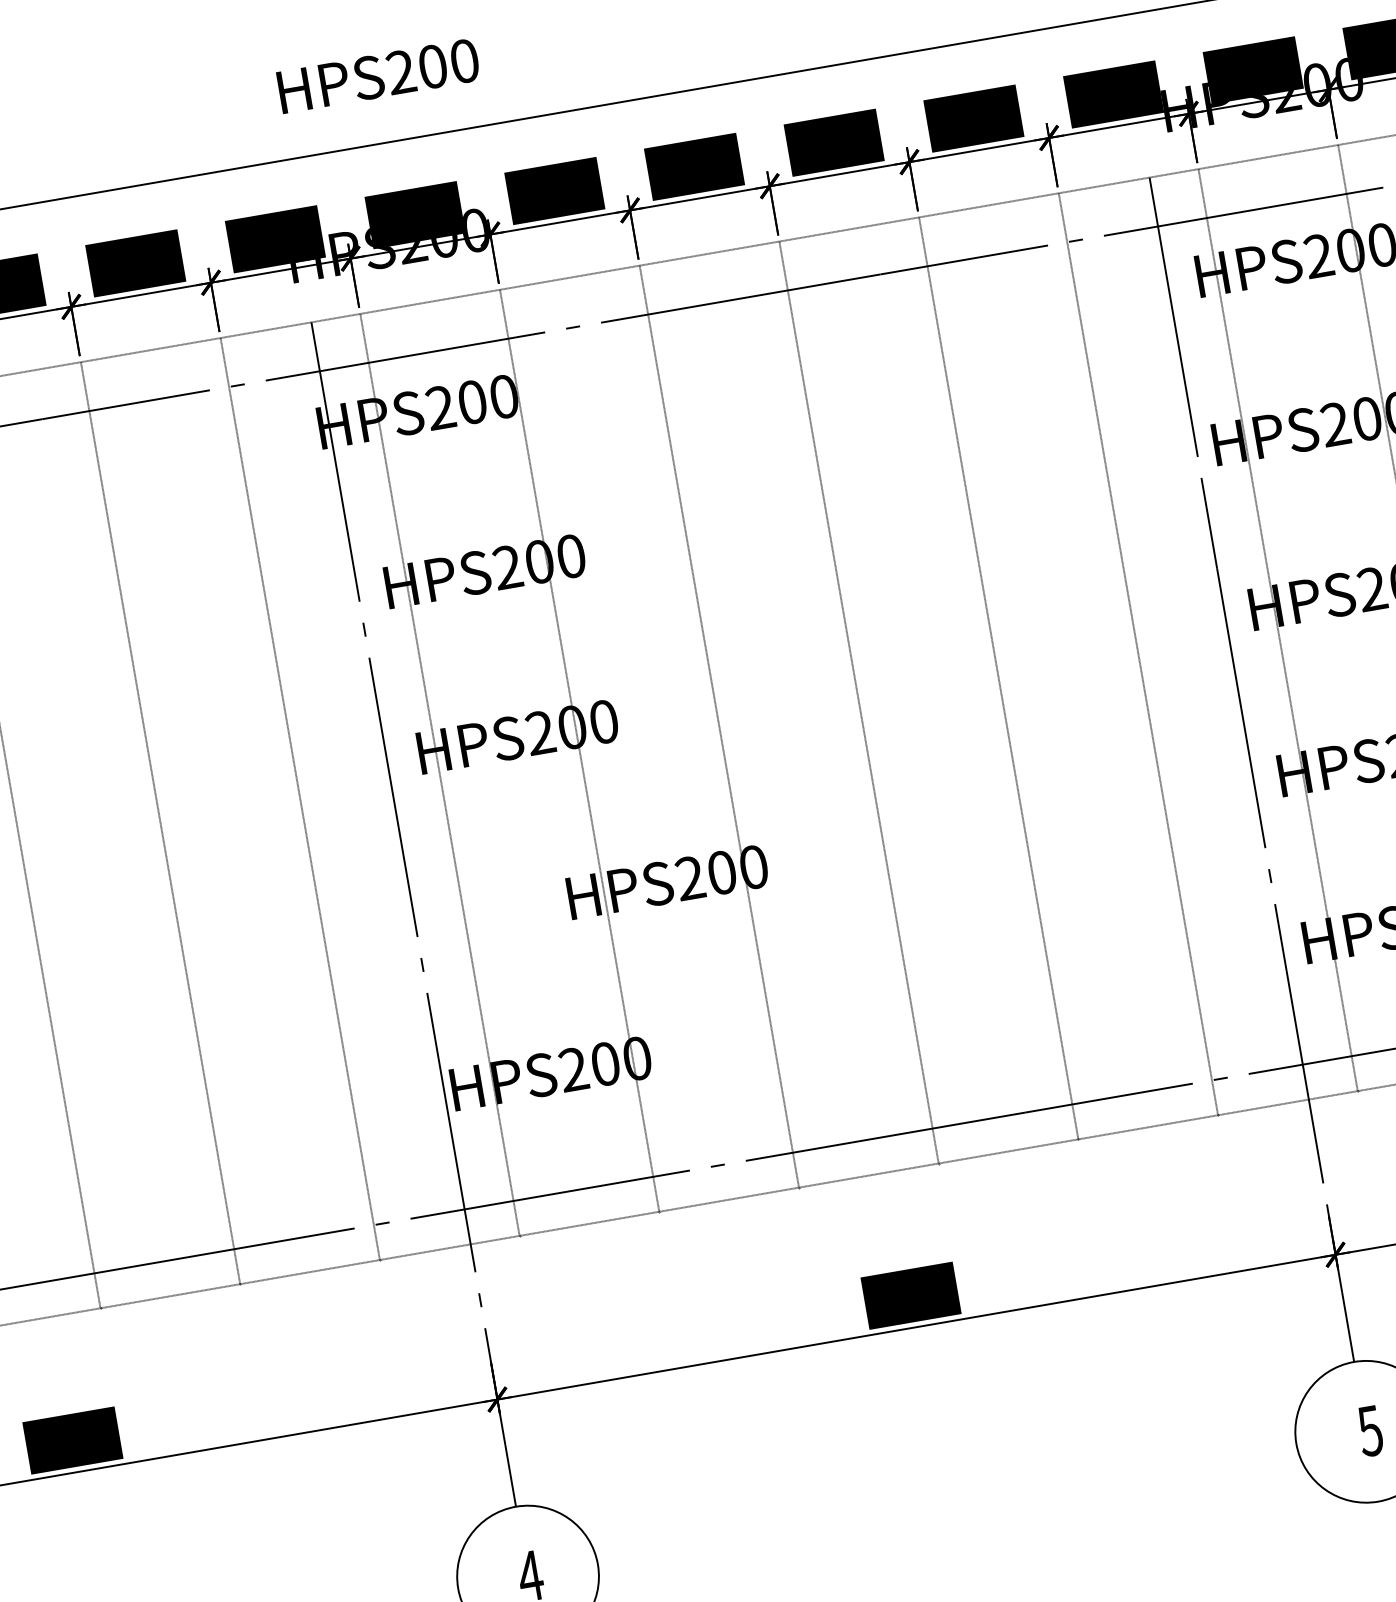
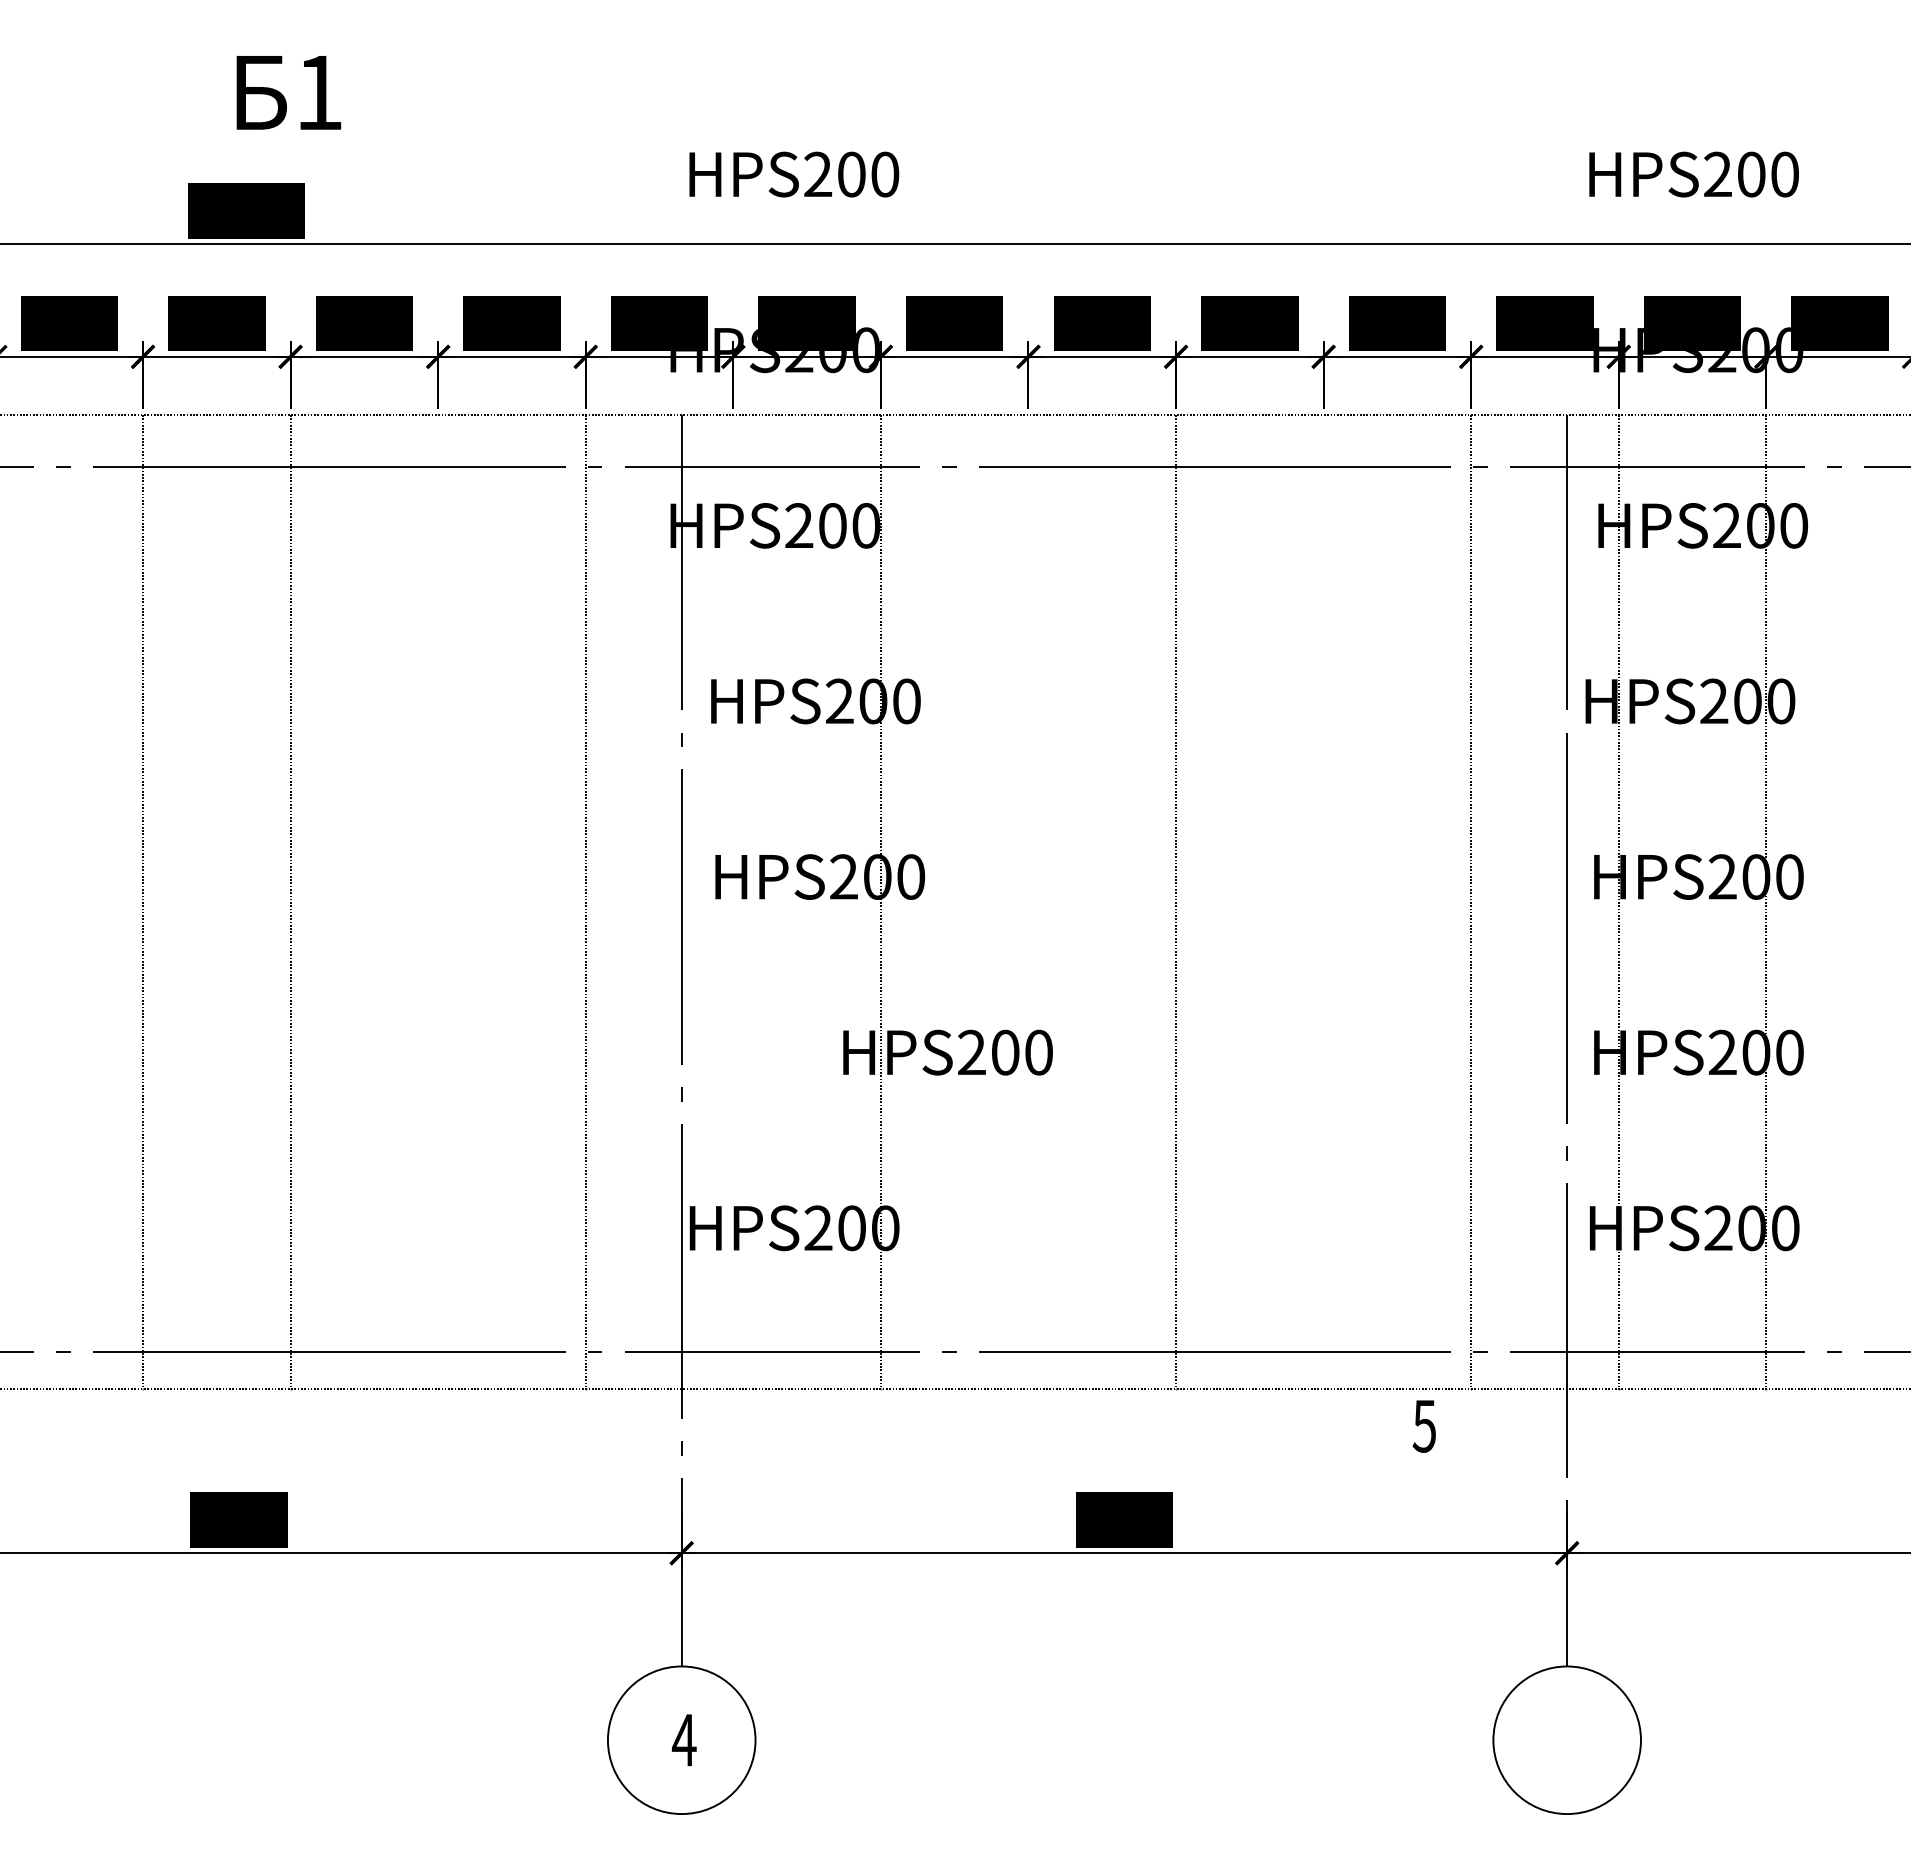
line: (998, 678) -> (1323, 902), removed
line: (719, 726) -> (1028, 902), removed
line: (440, 775) -> (733, 902), removed
line: (160, 823) -> (438, 902), removed
text: (1369, 1431) -> (1423, 1426), moved

